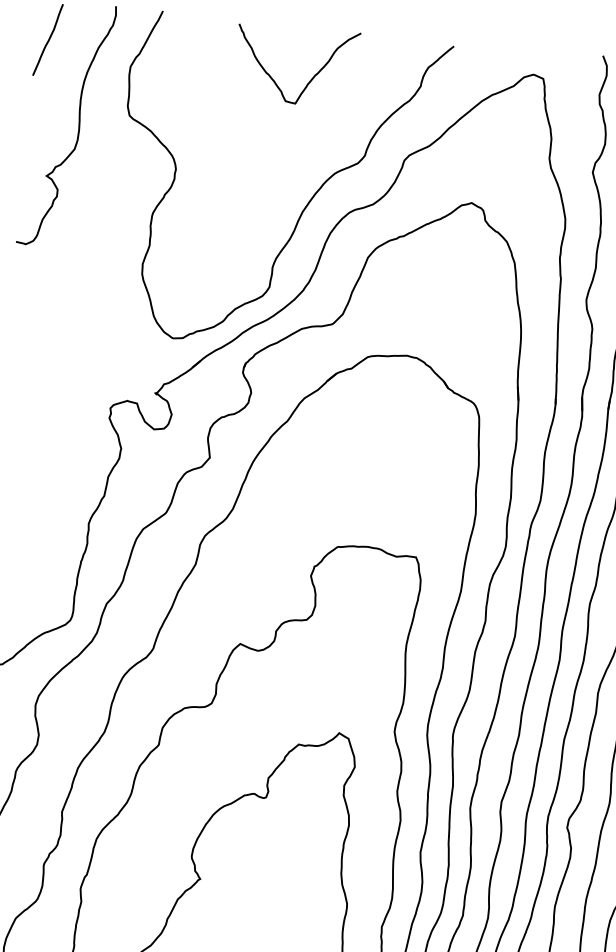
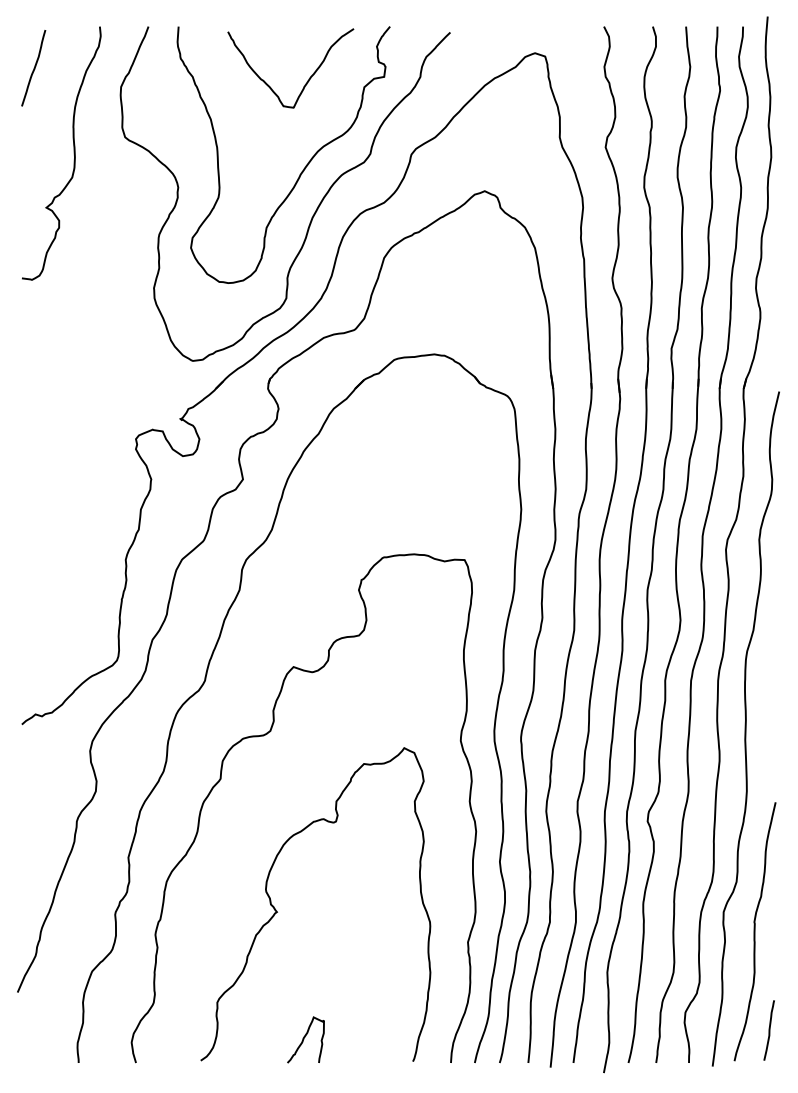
curve: (298, 163) -> (303, 168), added

